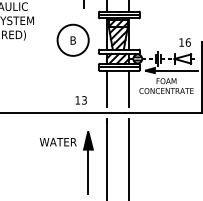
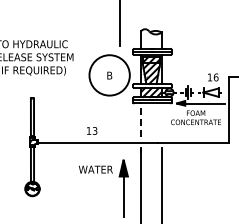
circle: (72, 40) -> (109, 75), size x1.4
line: (129, 87) -> (161, 119), removed
line: (106, 89) -> (140, 120), solid -> dashed
text: (81, 99) -> (92, 130), moved

